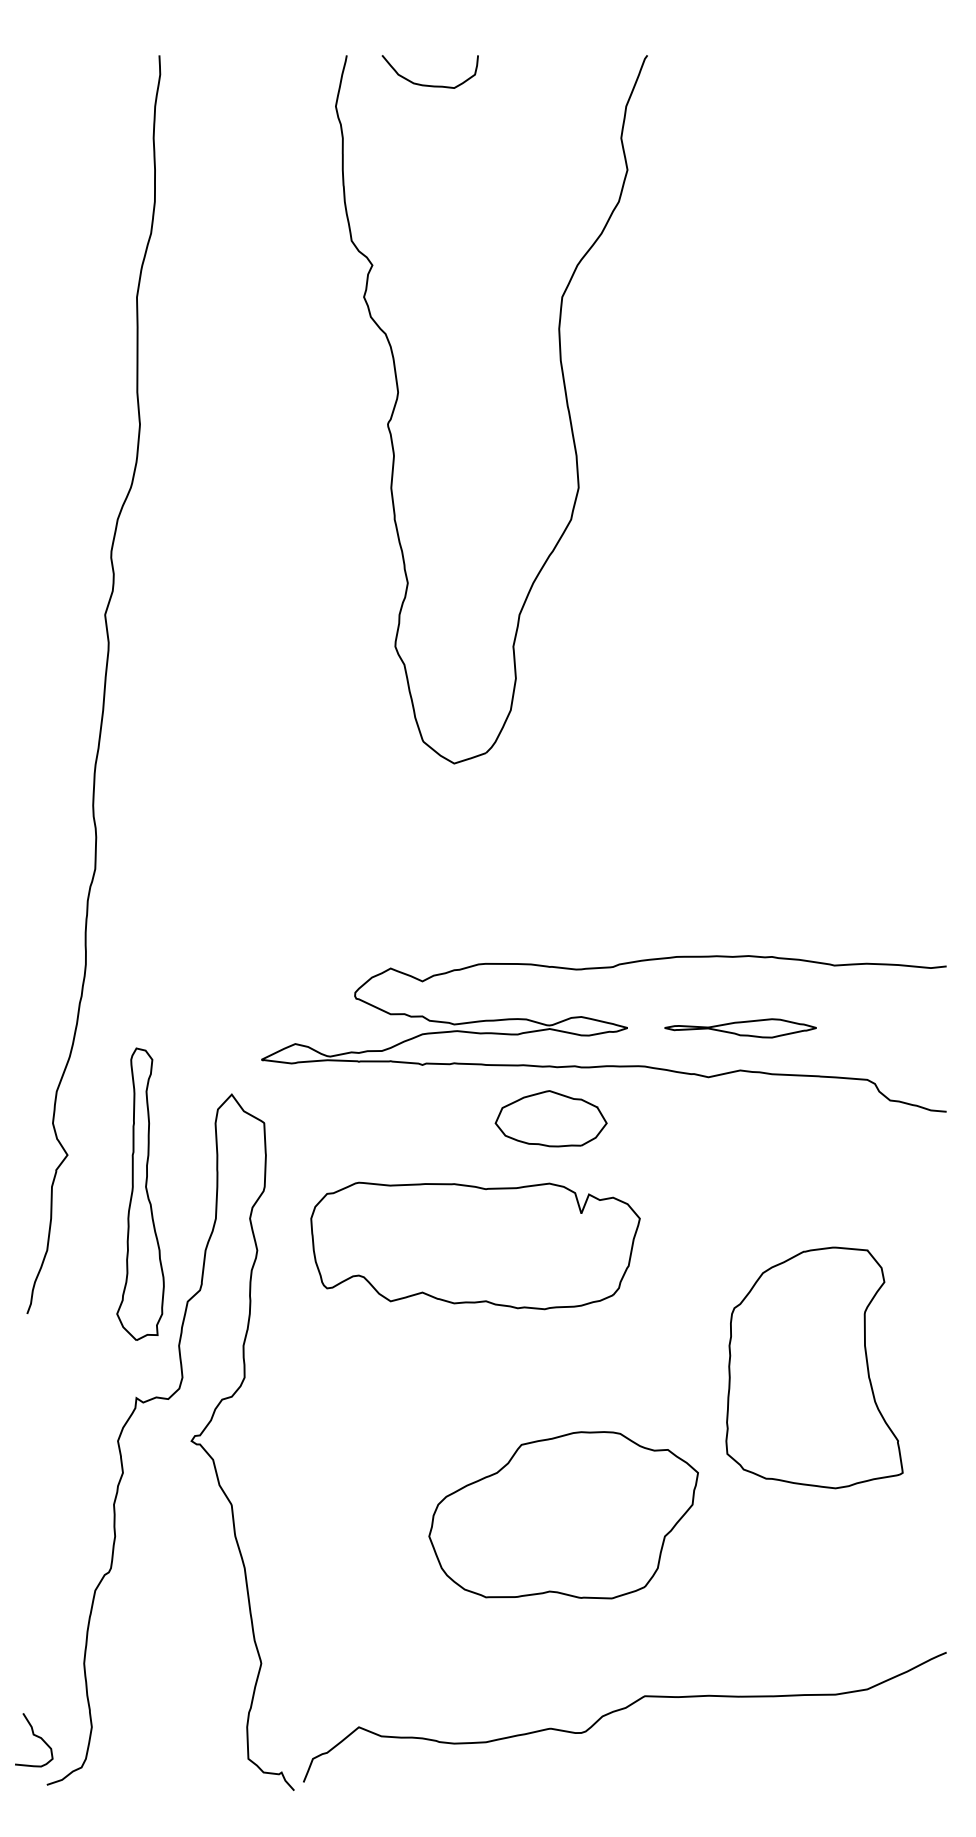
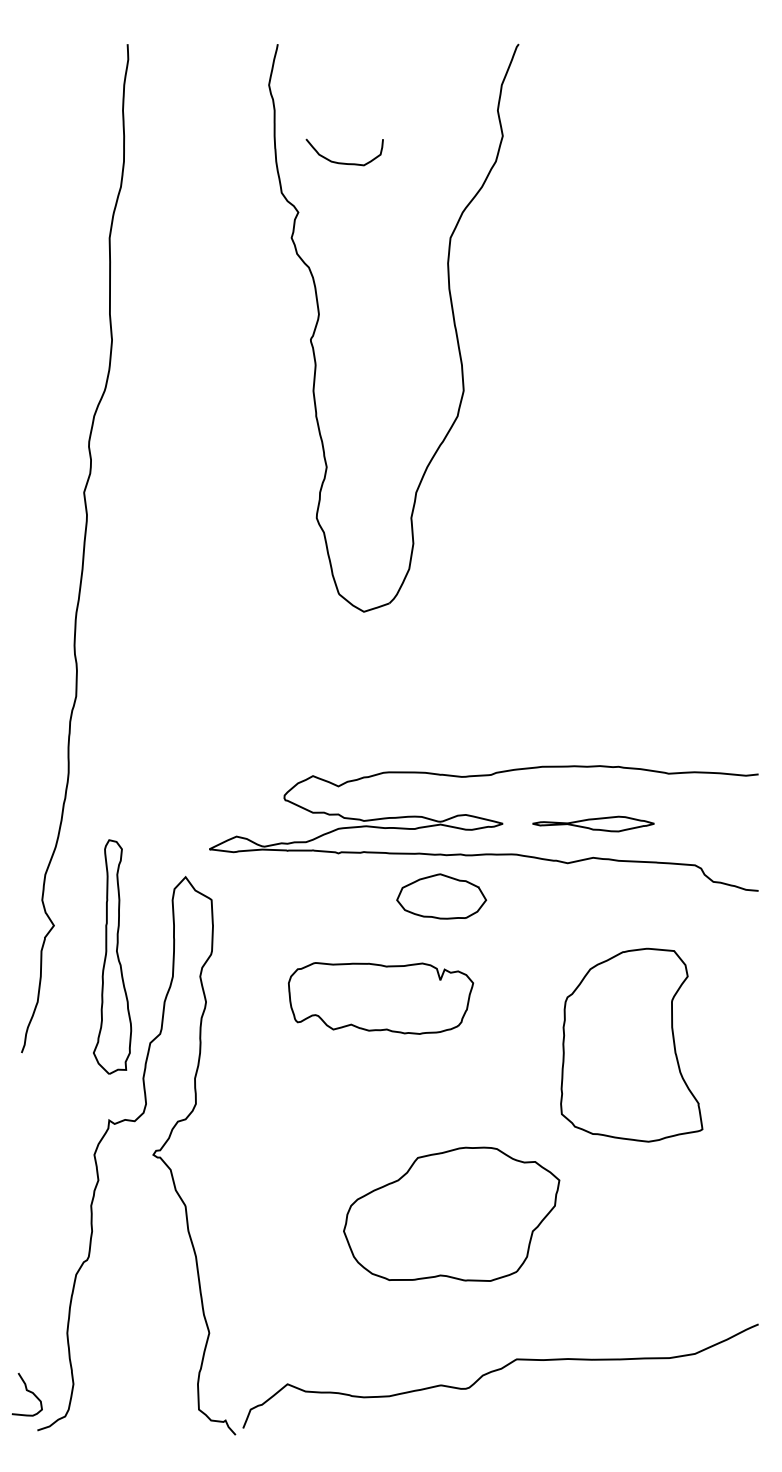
curve: (429, 84) -> (344, 162), moved
part: (474, 1245) -> (380, 998), size x0.7
part: (814, 1367) -> (631, 1044), moved

